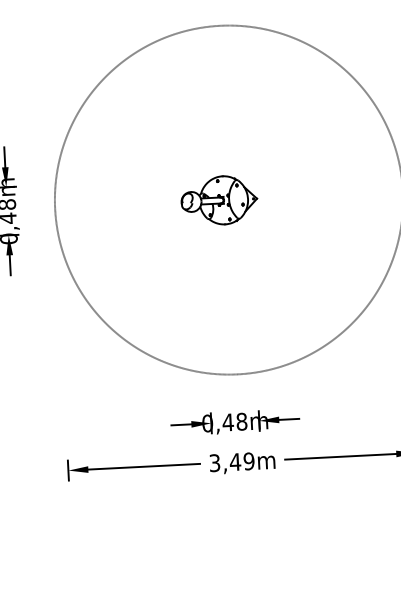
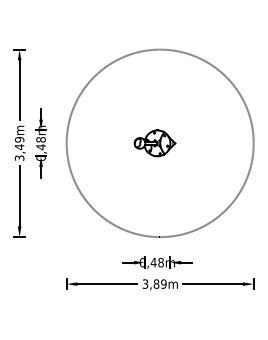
text: (235, 460) -> (156, 283), 3,49m -> 3,89m

